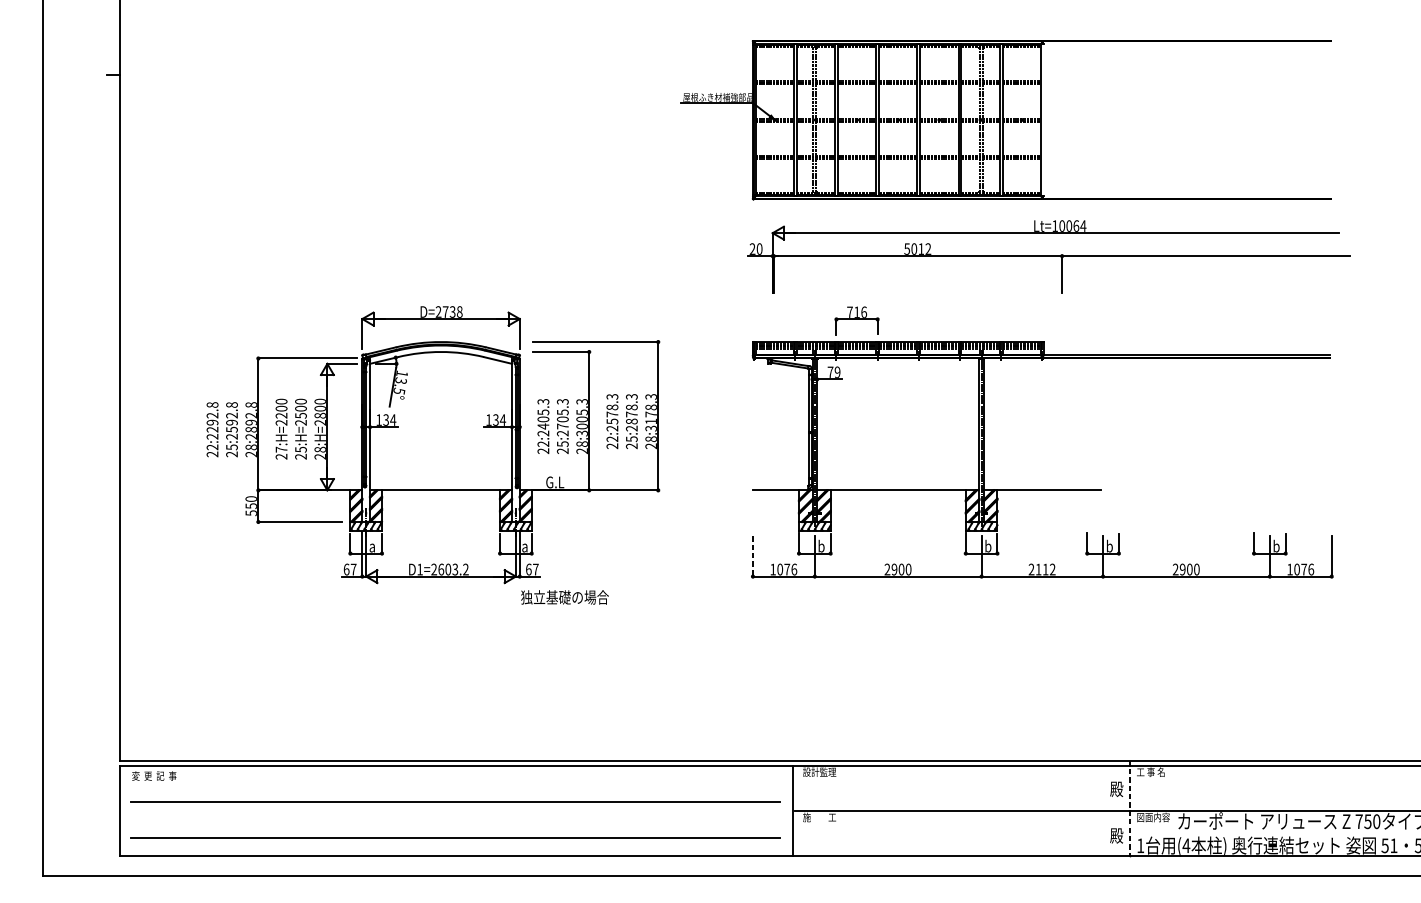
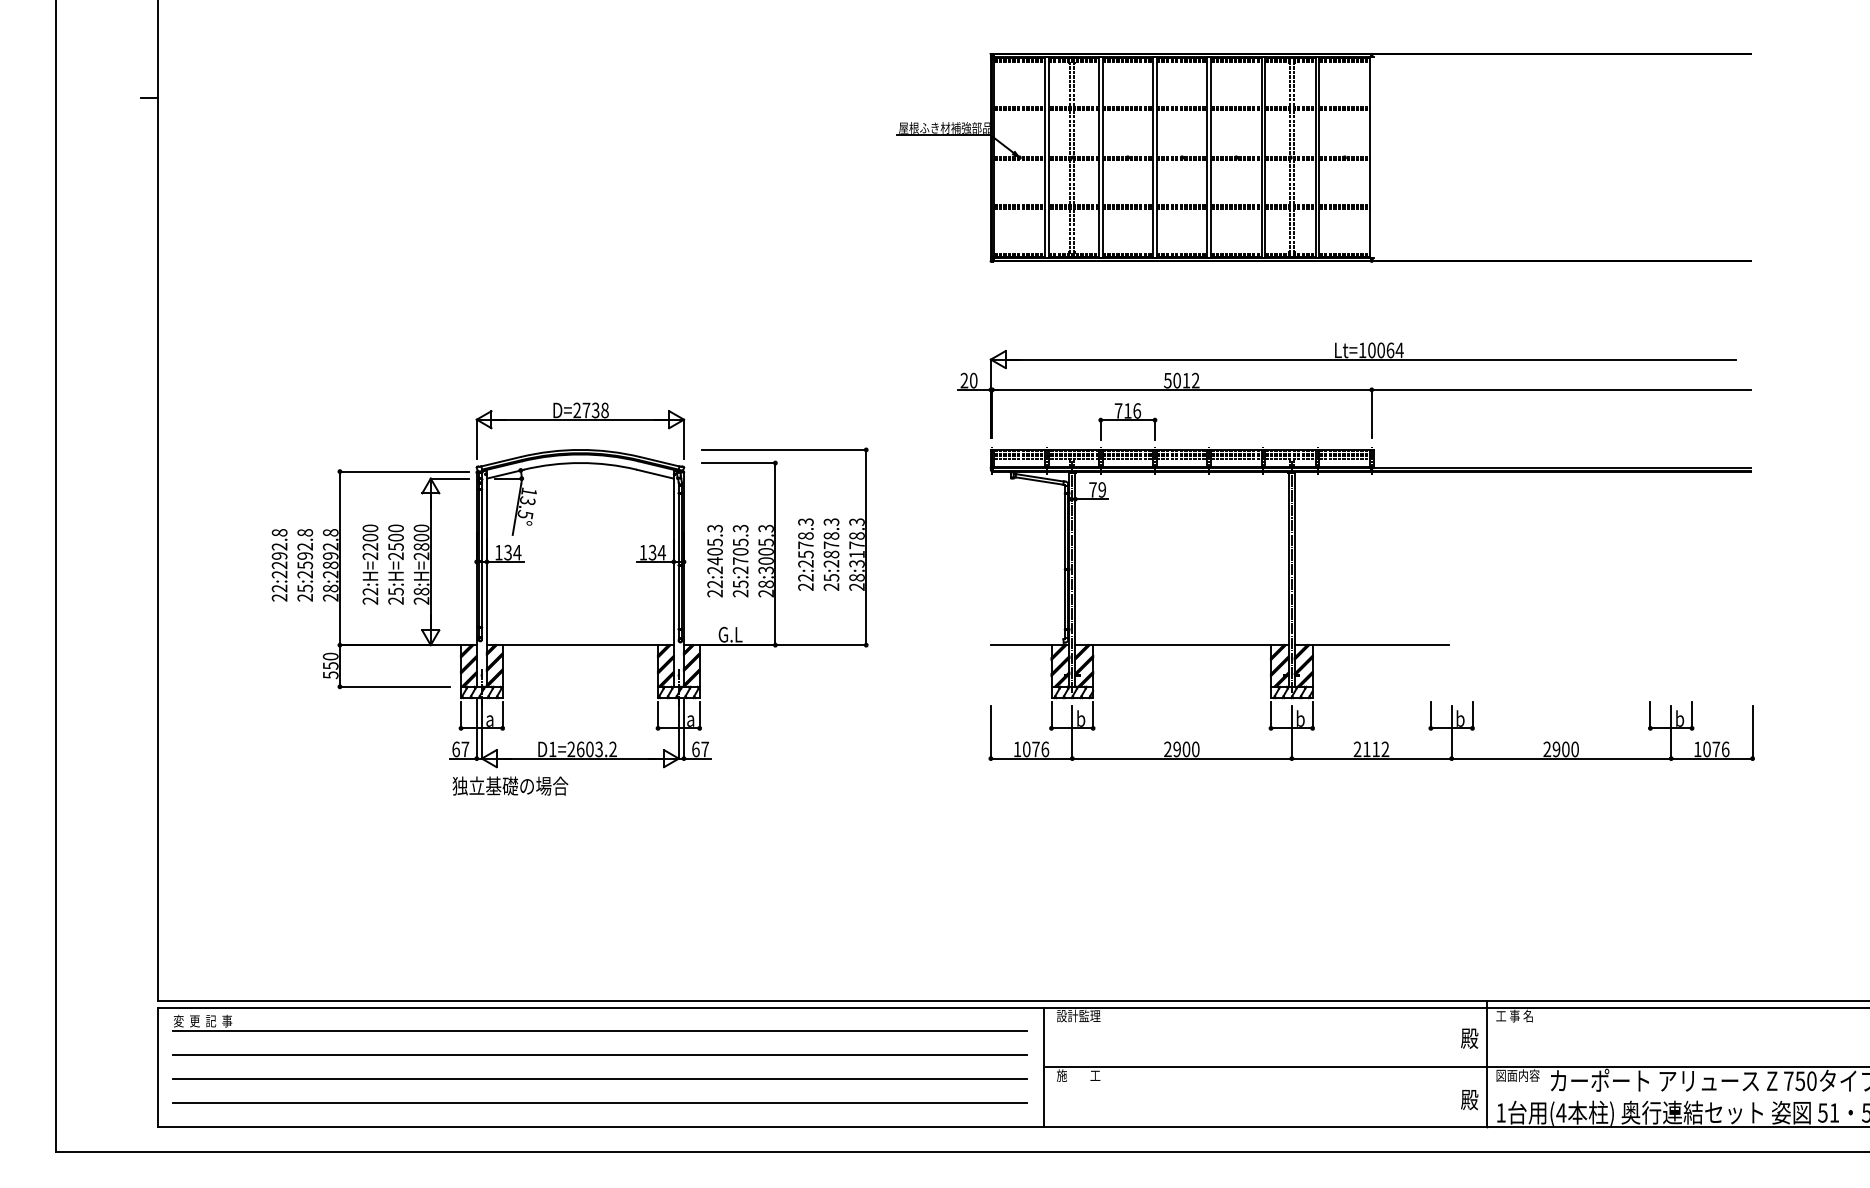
part: (1048, 256) -> (1354, 390), moved
text: (281, 449) -> (370, 591), 27:H=2200 -> 22:H=2200
line: (752, 556) -> (990, 732), dashed -> solid
text: (564, 597) -> (510, 785), moved
line: (455, 783) -> (599, 1031), added
line: (1129, 808) -> (1486, 1063), dashed -> solid
line: (455, 819) -> (599, 1078), added

